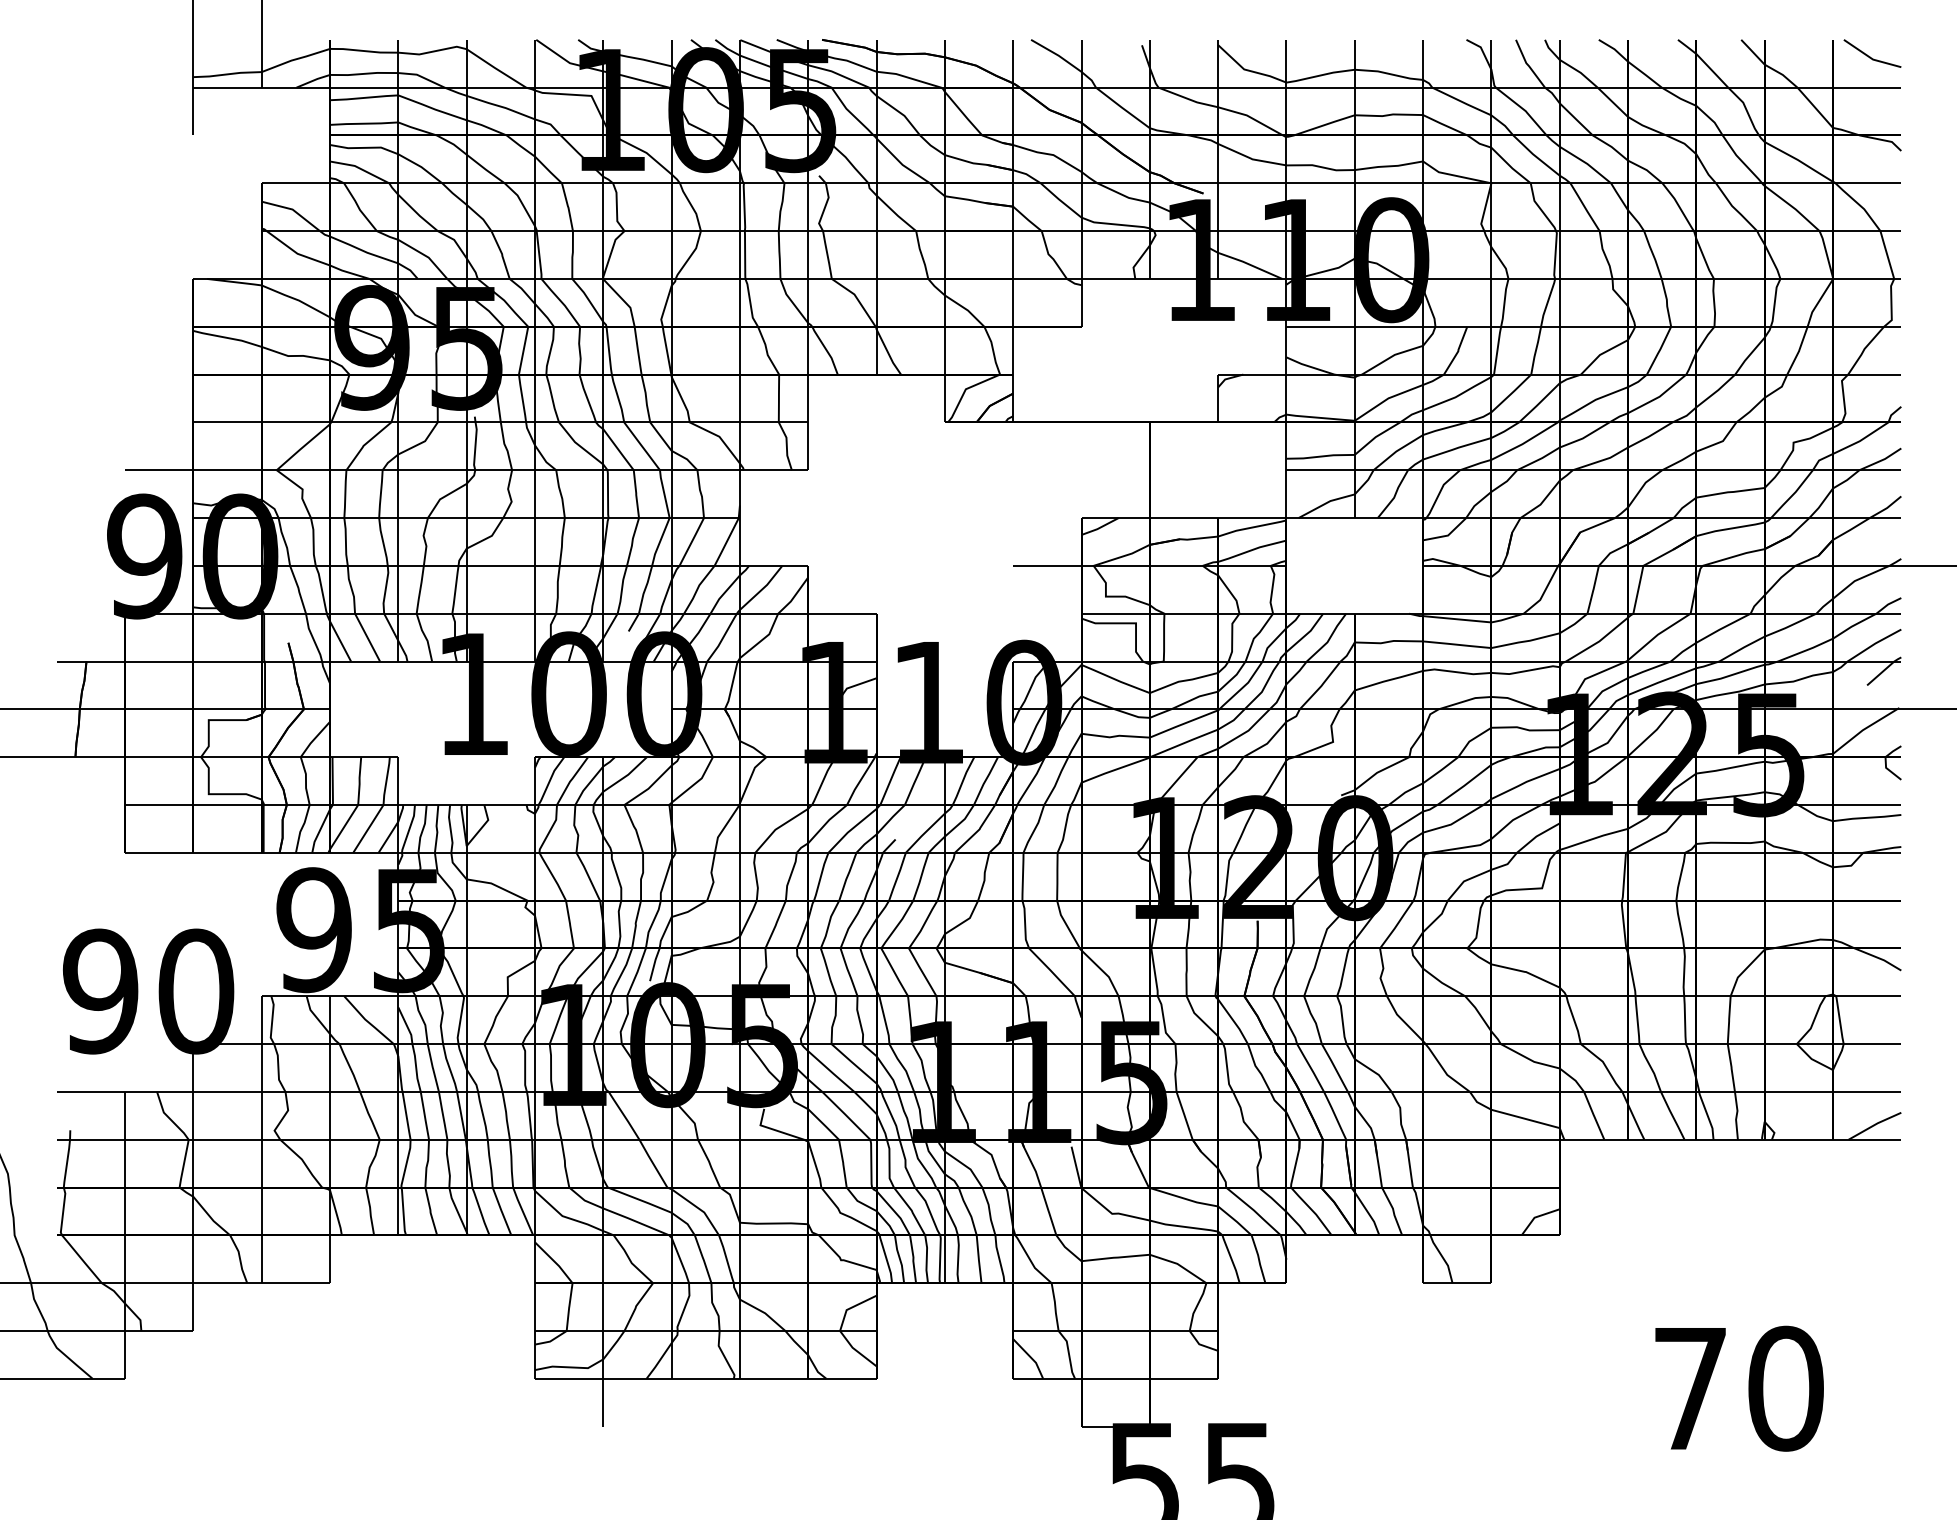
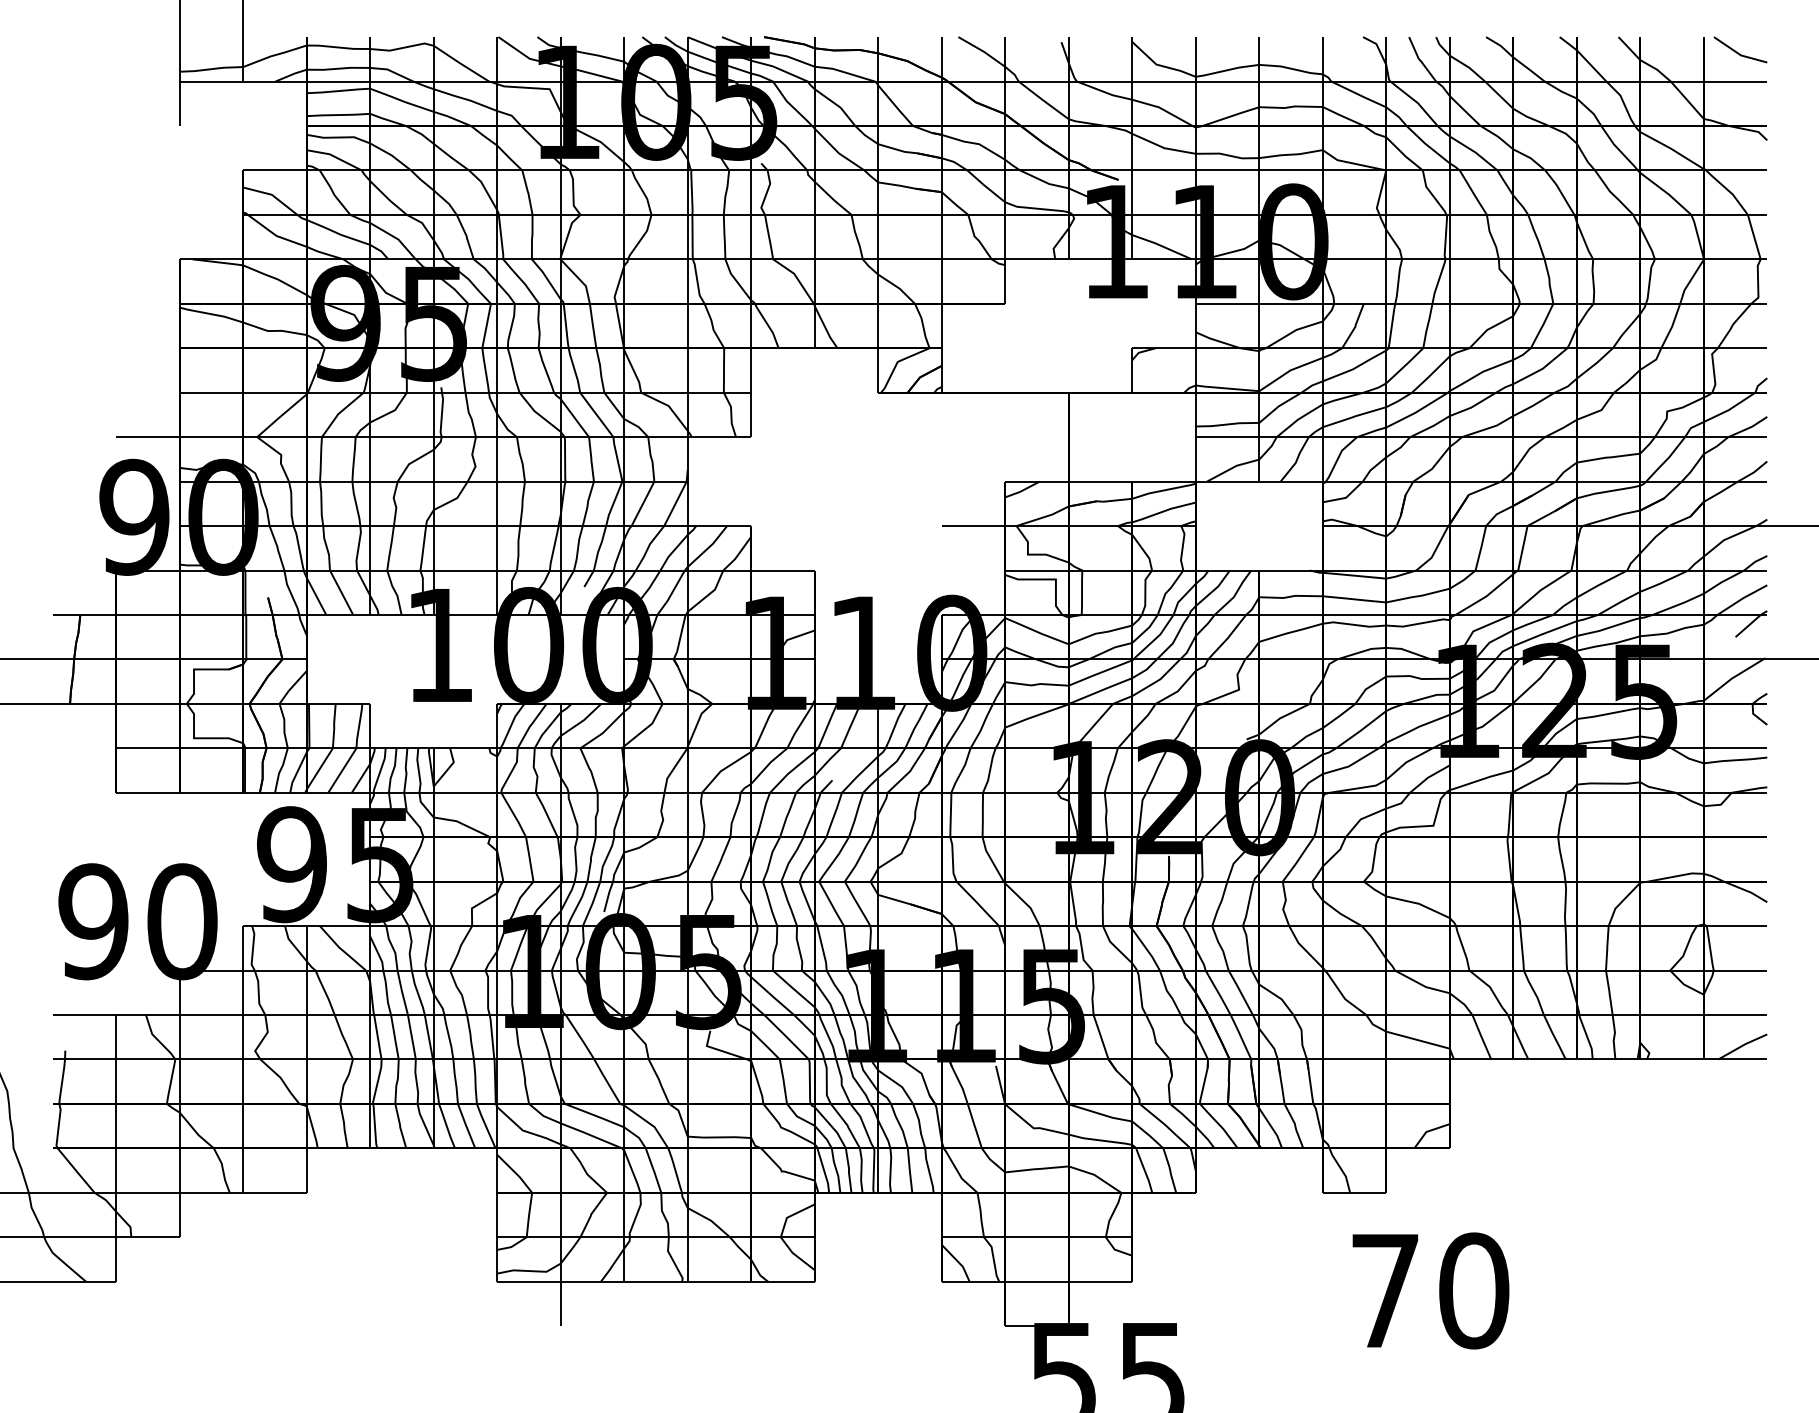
text: (1739, 1388) -> (1430, 1290), moved

